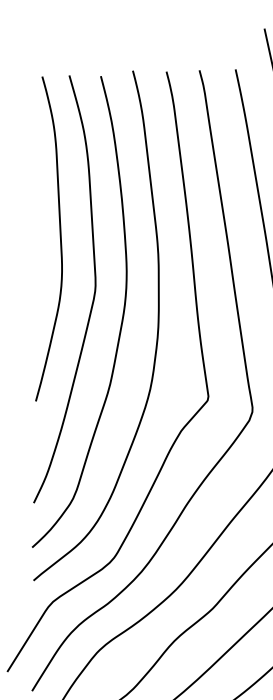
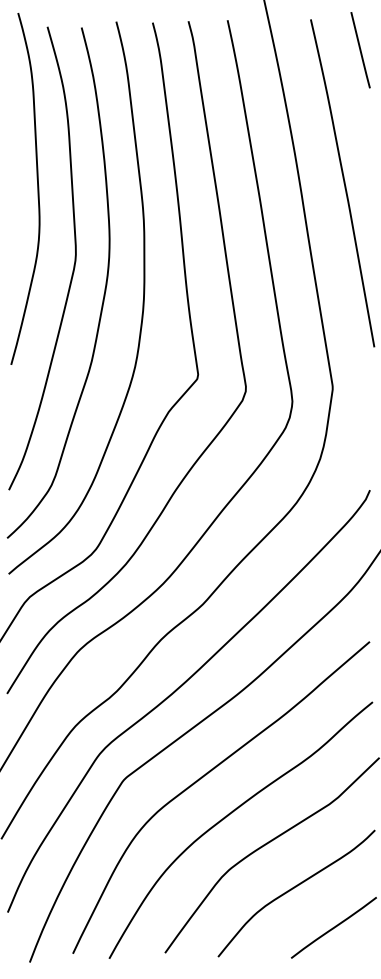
curve: (60, 238) -> (37, 188), moved

